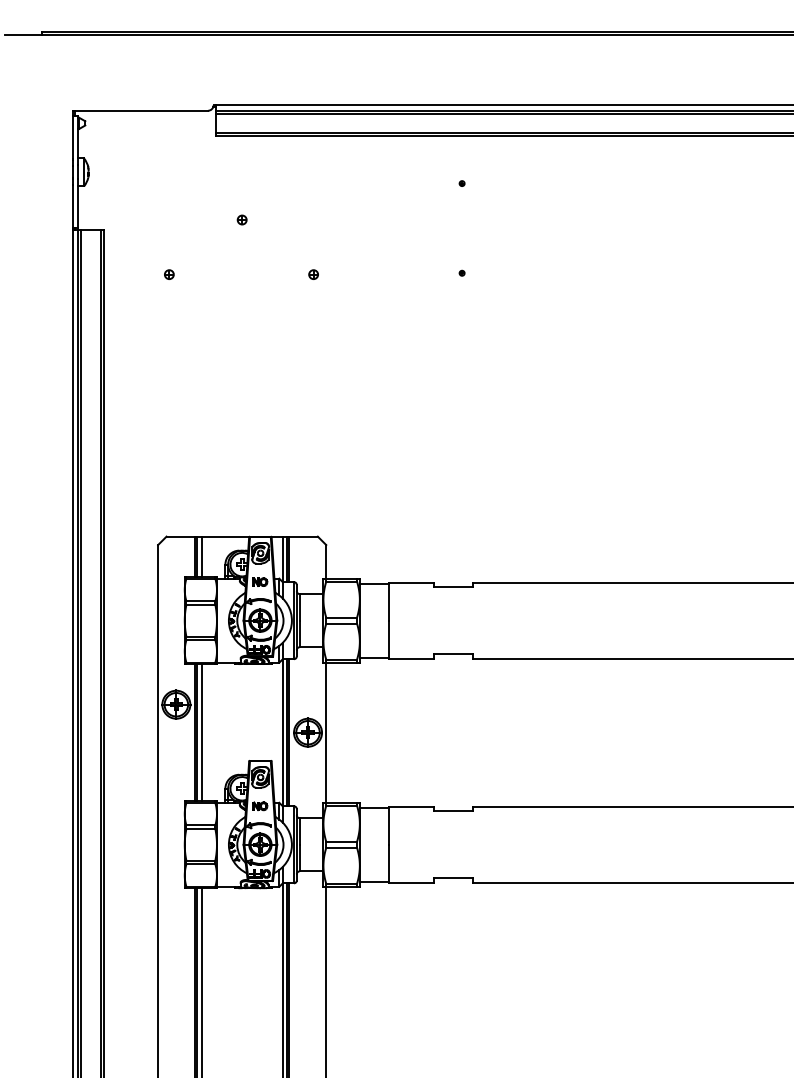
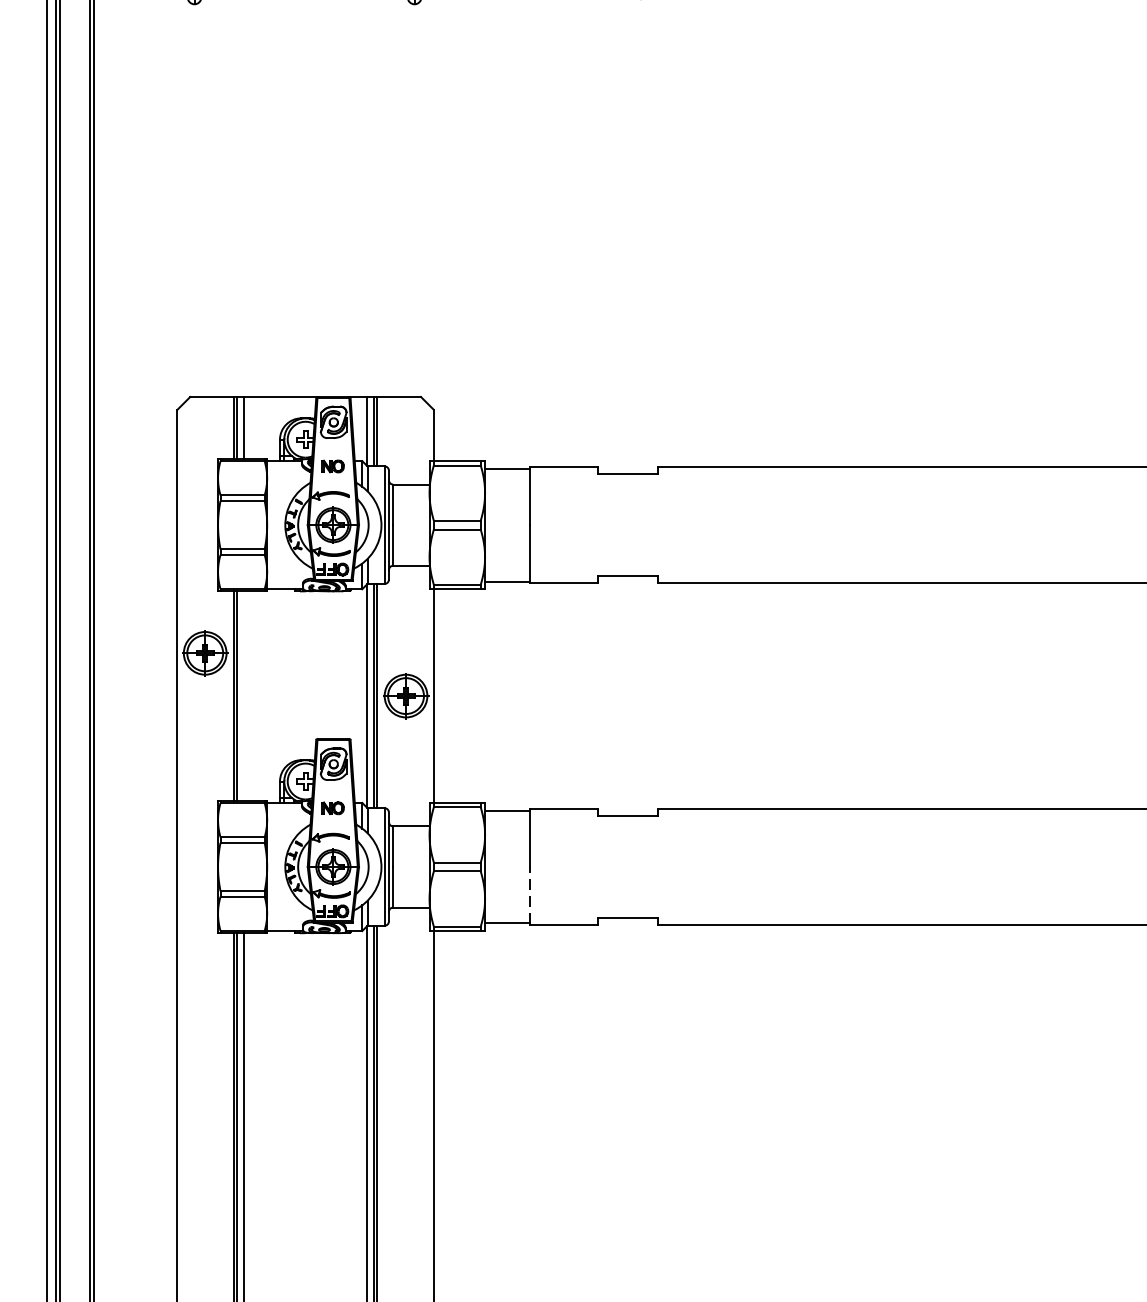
line: (201, 732) -> (243, 695), removed
line: (389, 863) -> (530, 895), solid -> dashed

